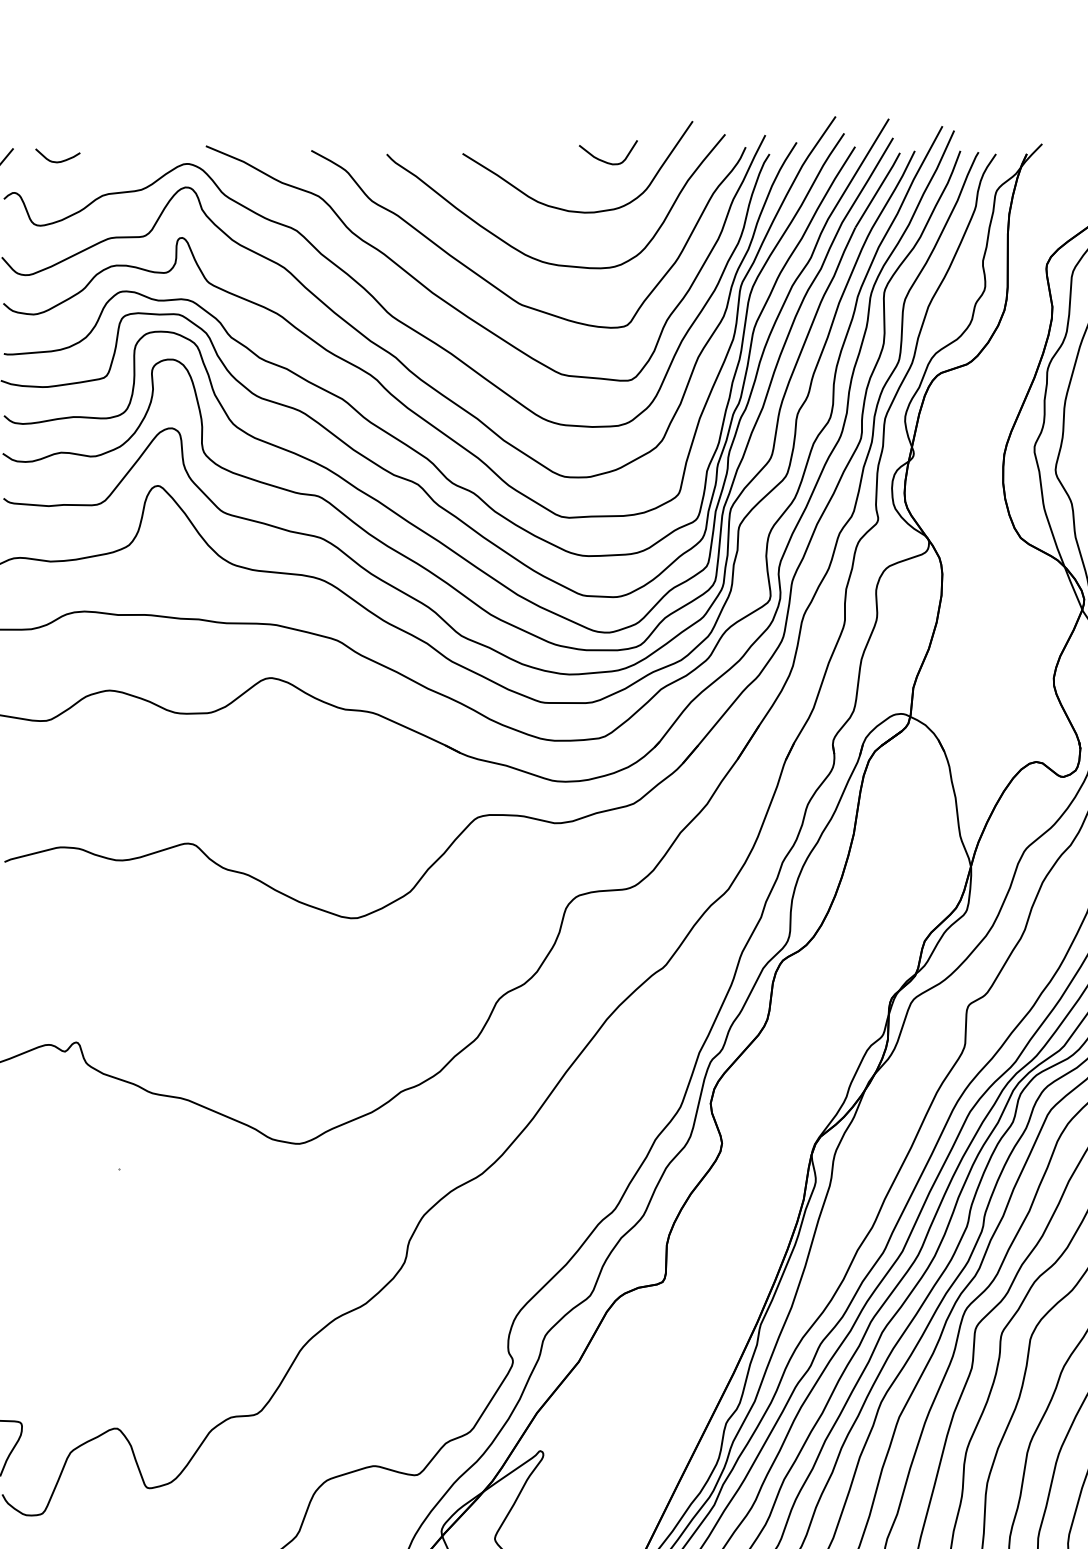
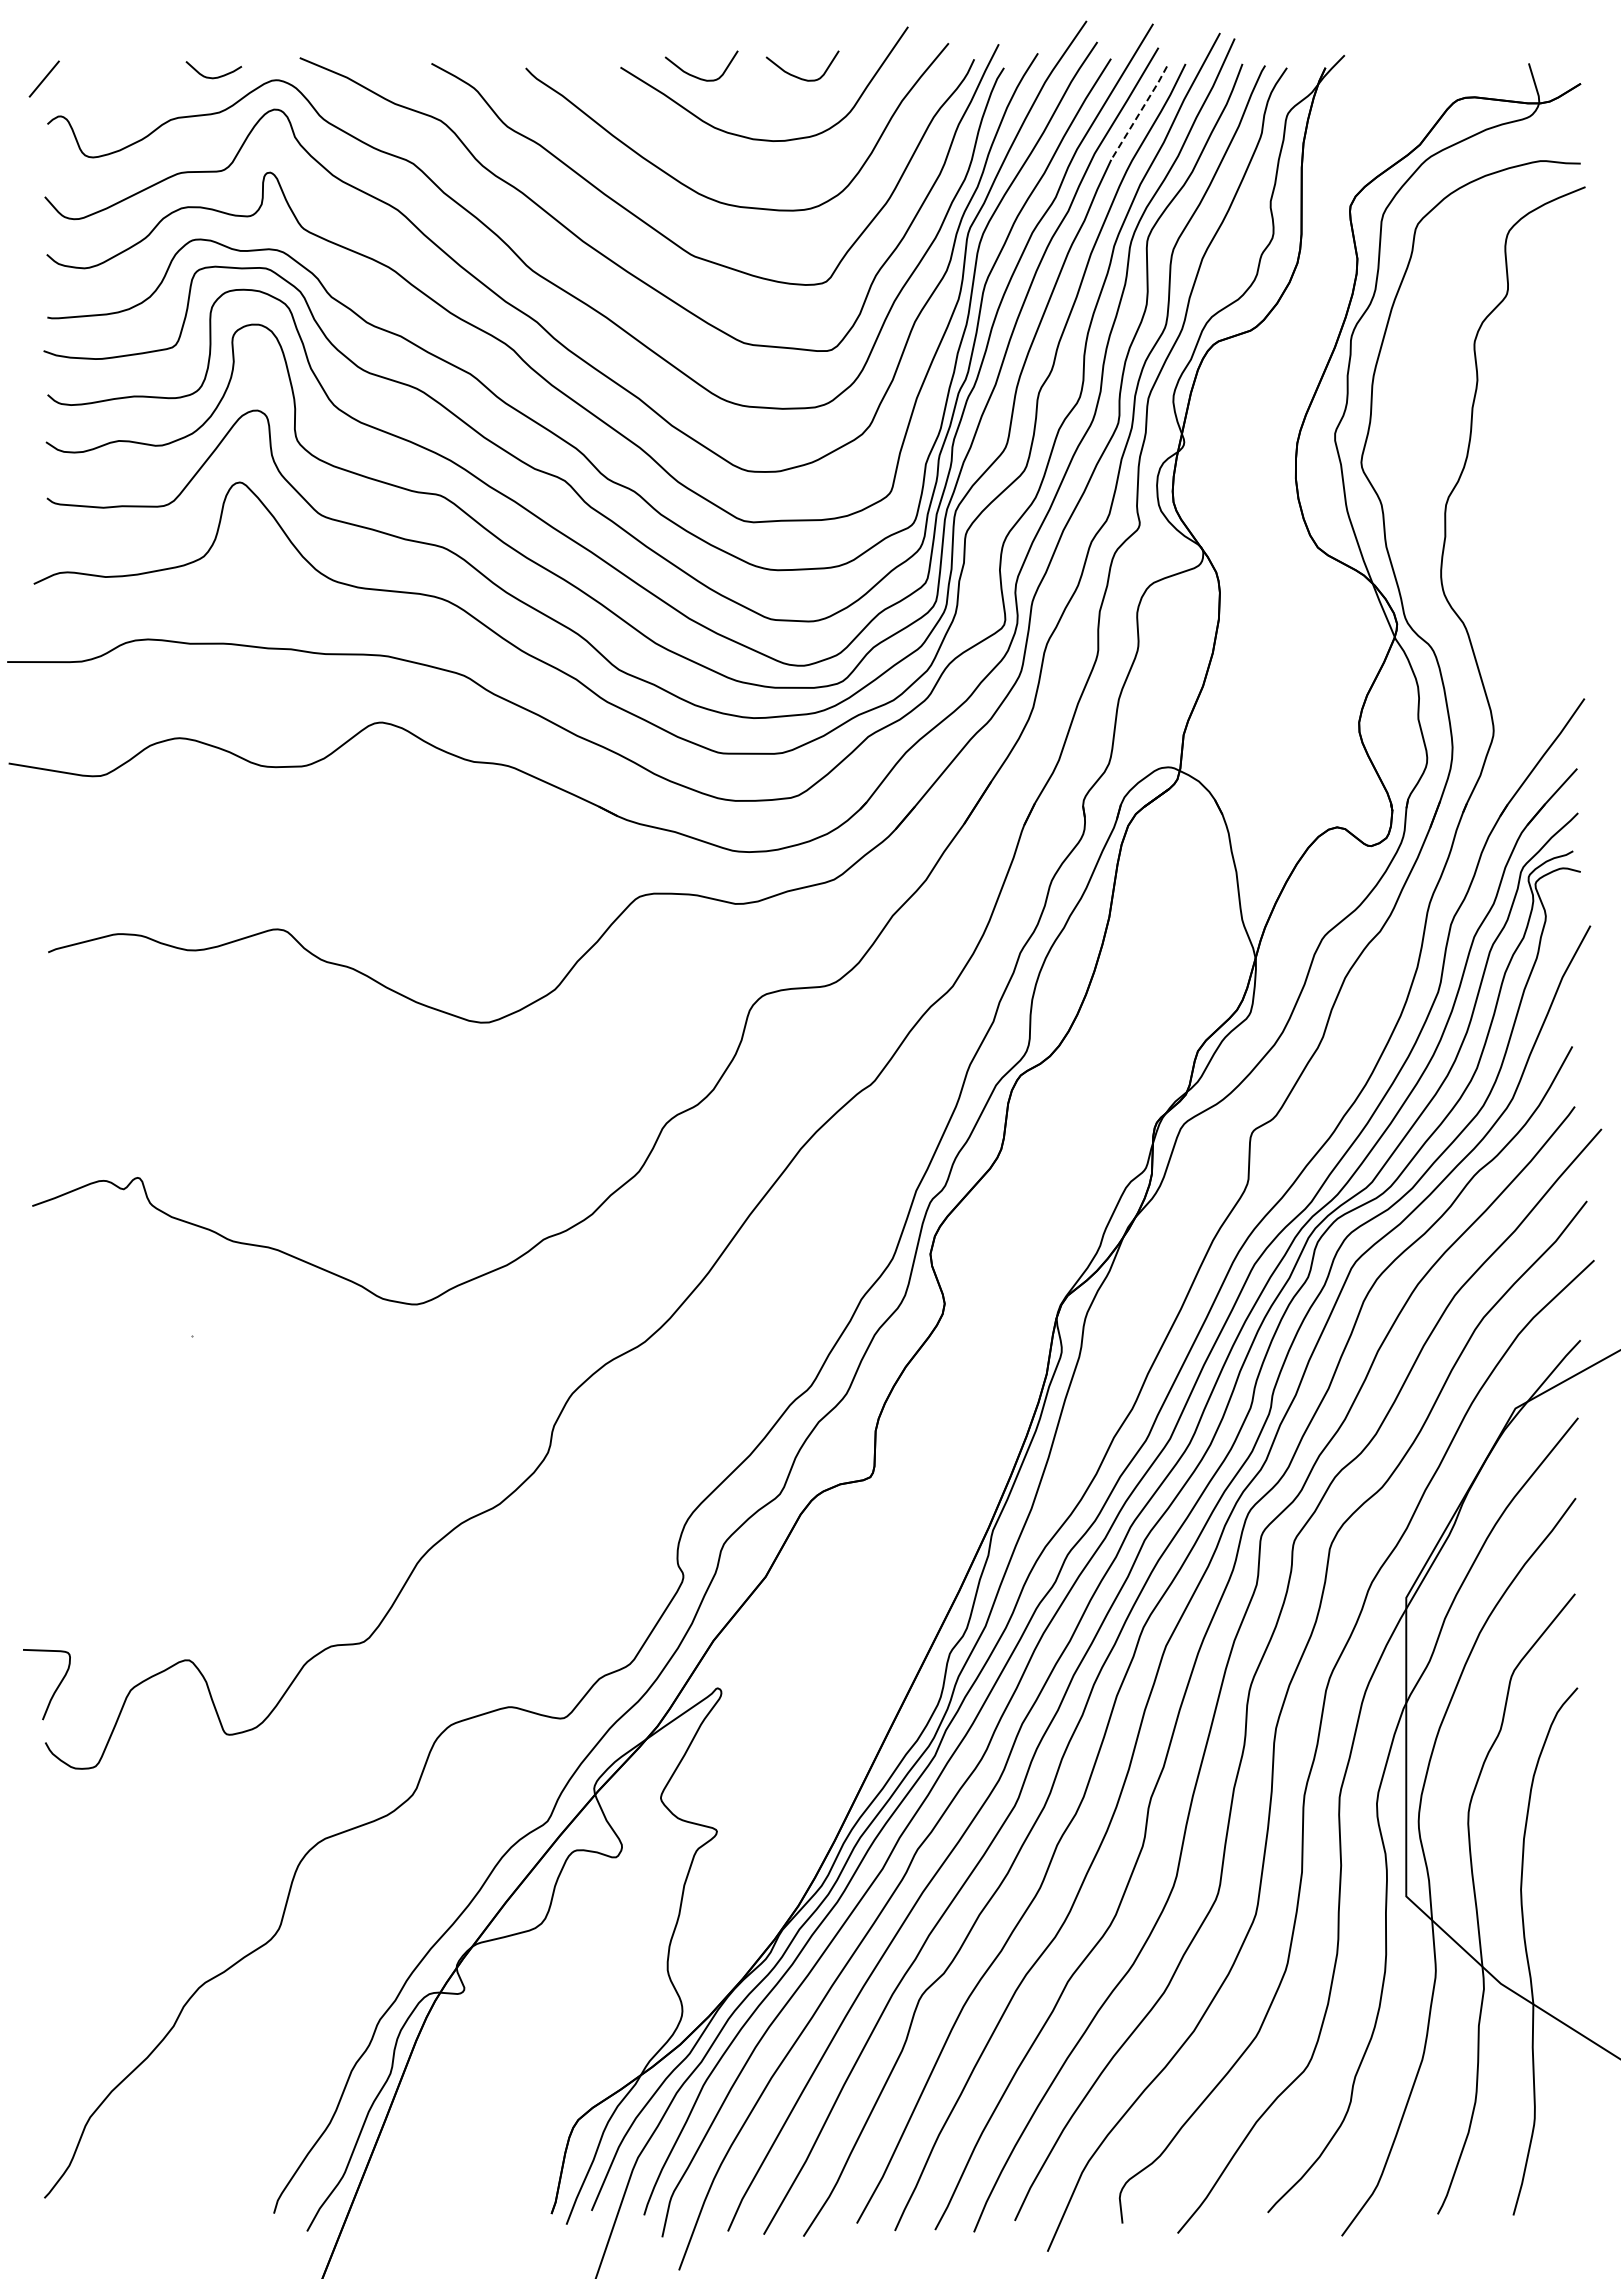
curve: (524, 160) -> (697, 76), added
curve: (57, 161) -> (213, 77), moved
line: (878, 190) -> (1139, 113), solid -> dashed

